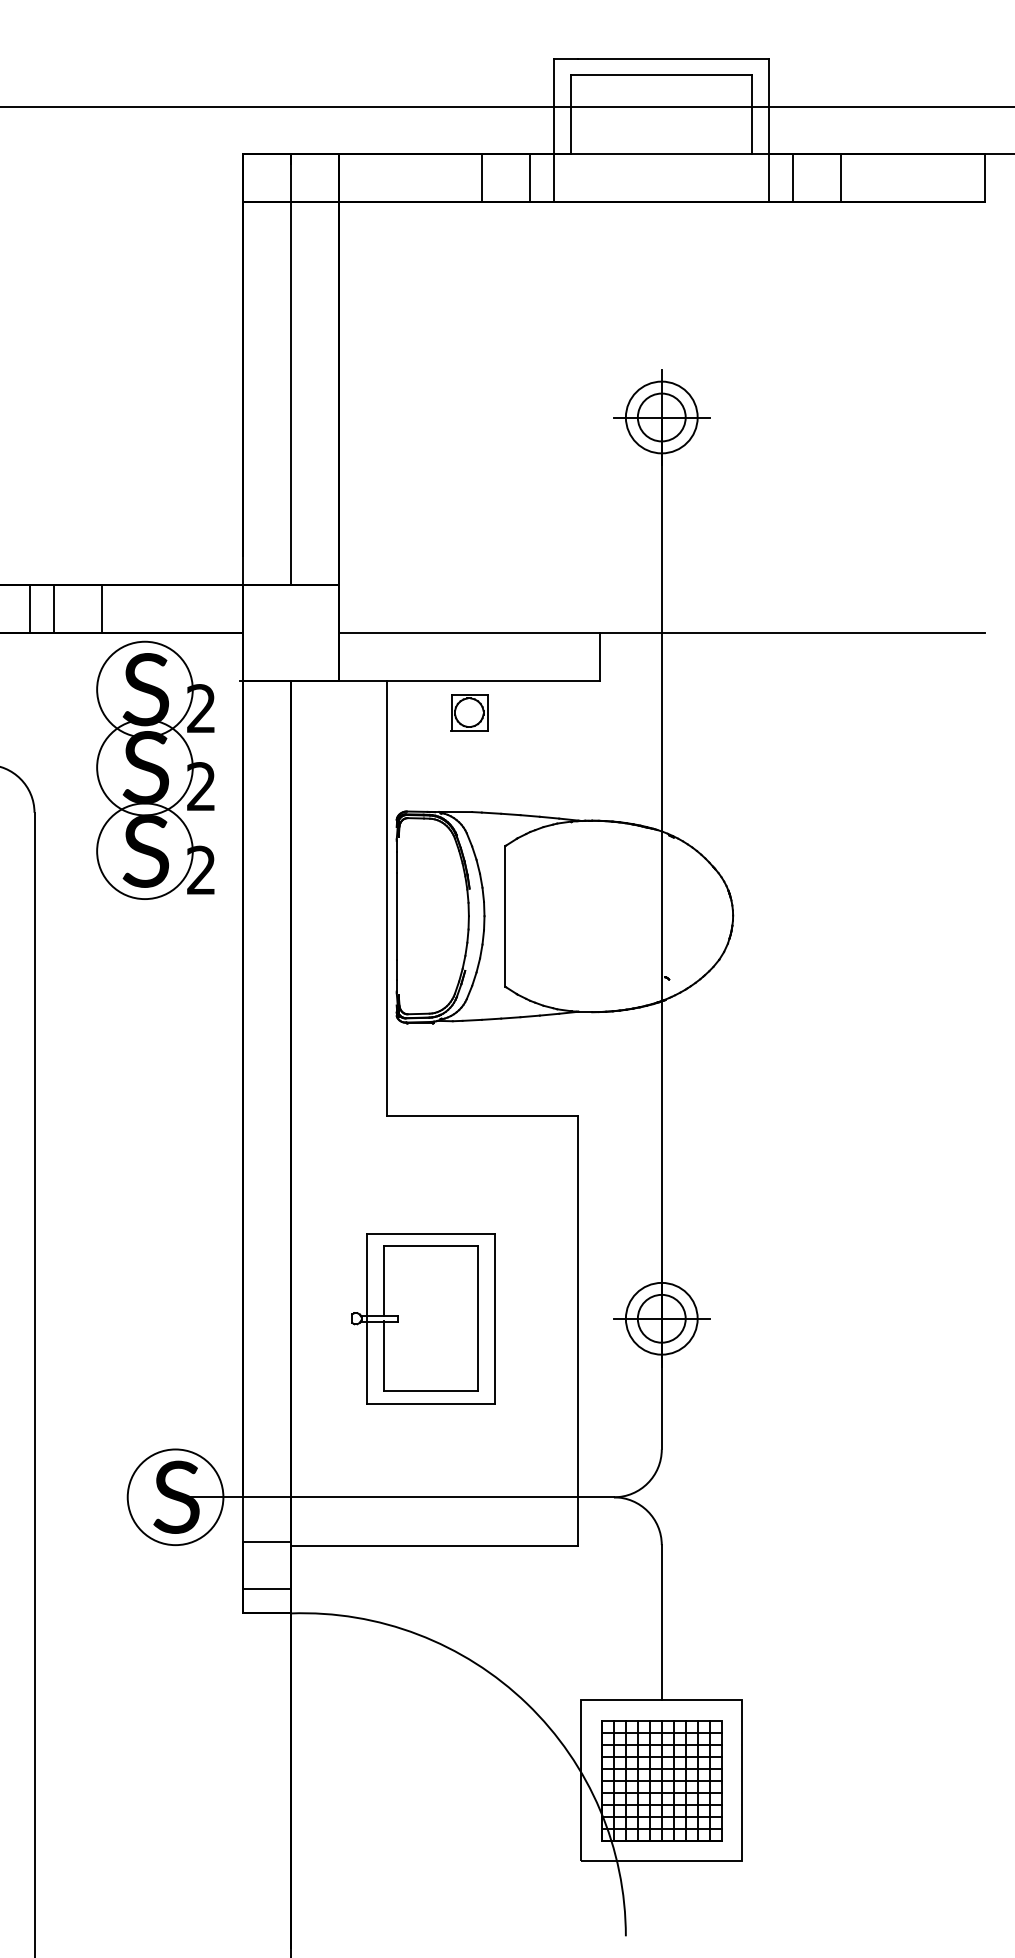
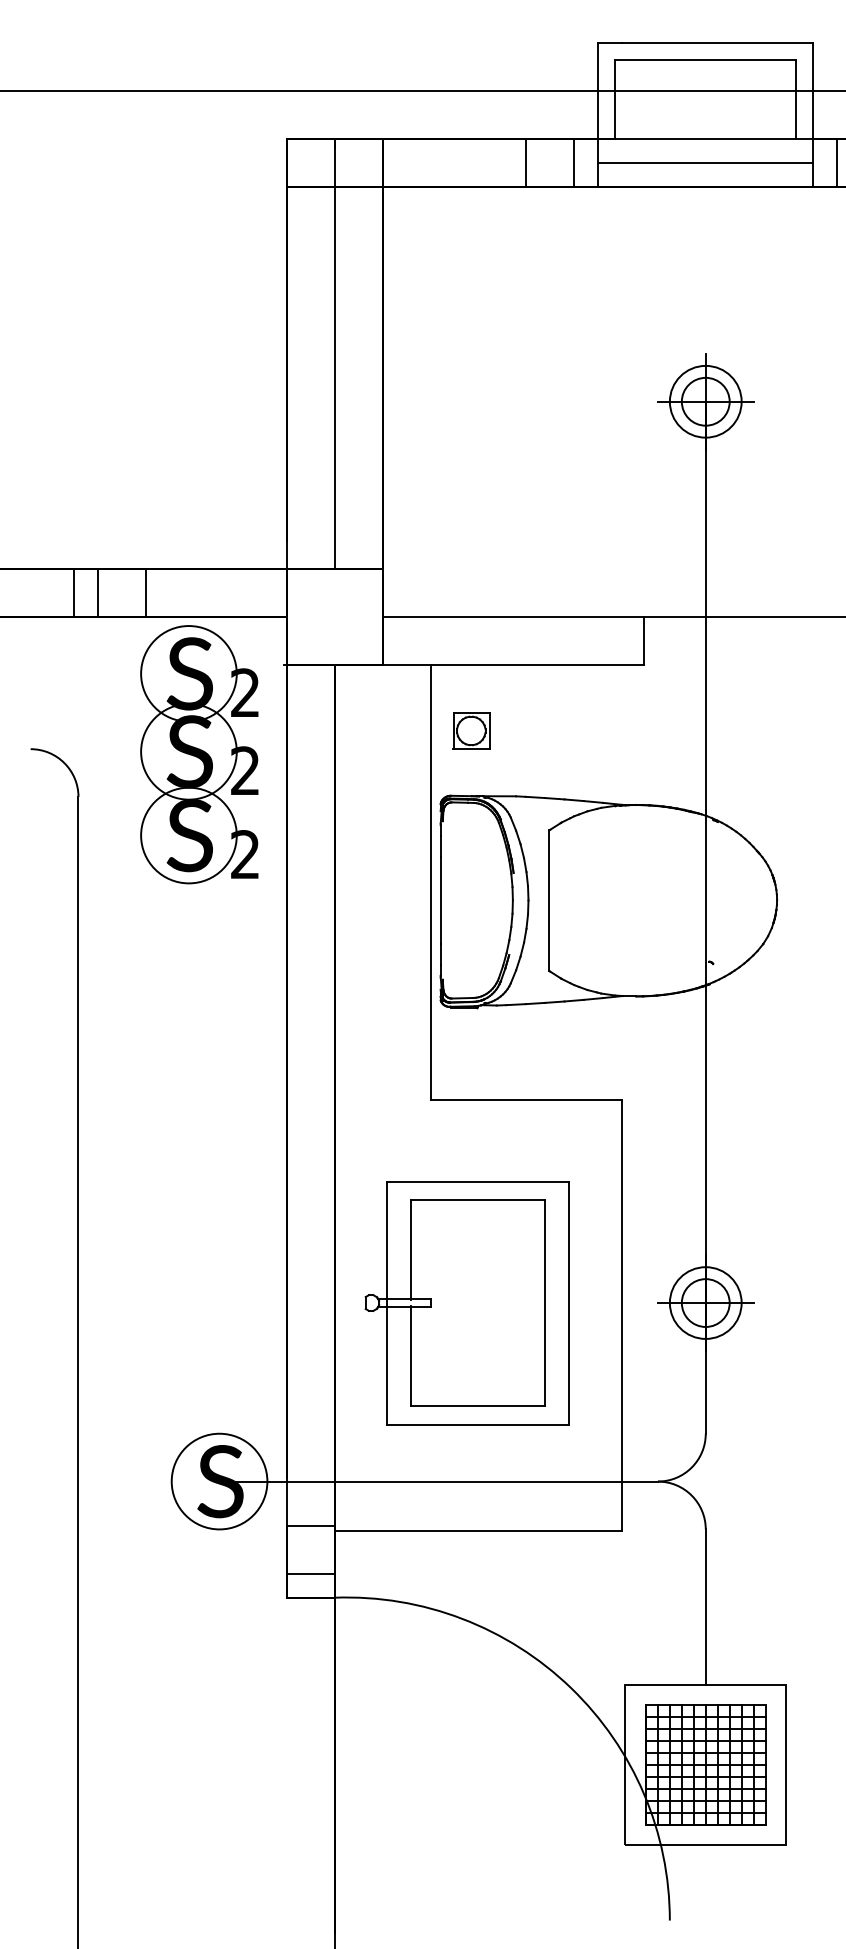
line: (661, 178) -> (705, 162), added
part: (469, 712) -> (471, 730), moved
part: (422, 1318) -> (466, 1302), size x1.43

